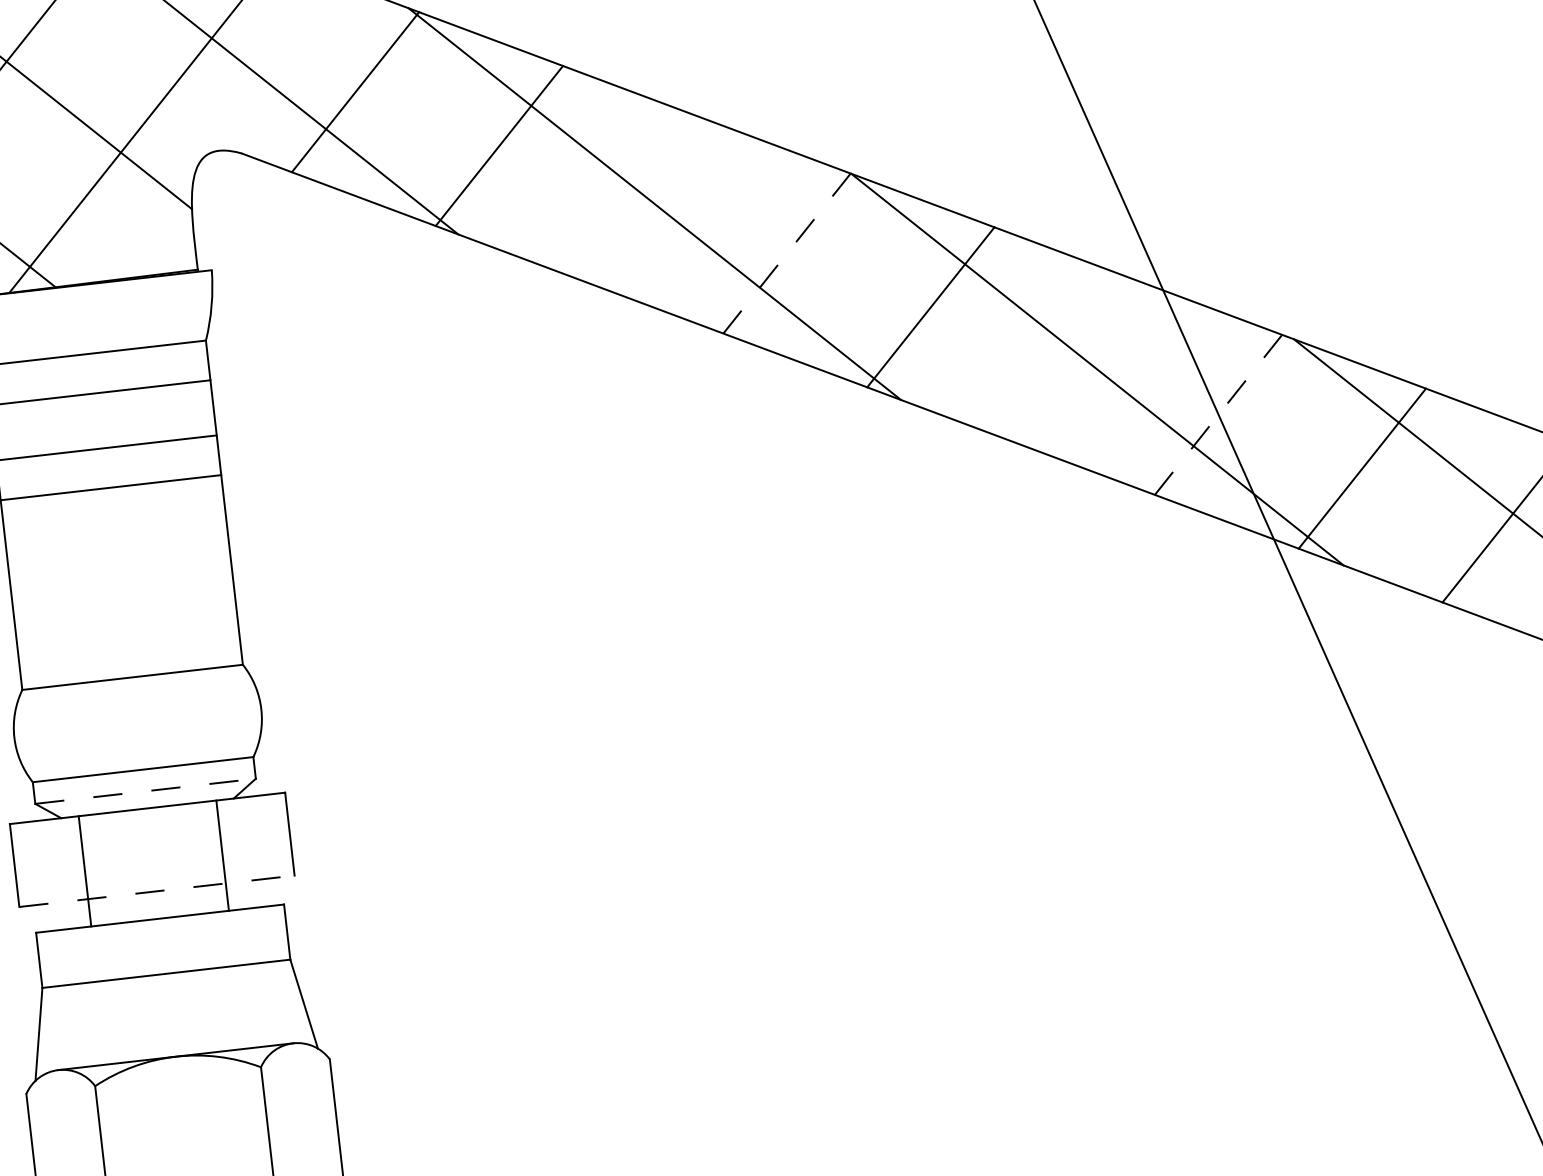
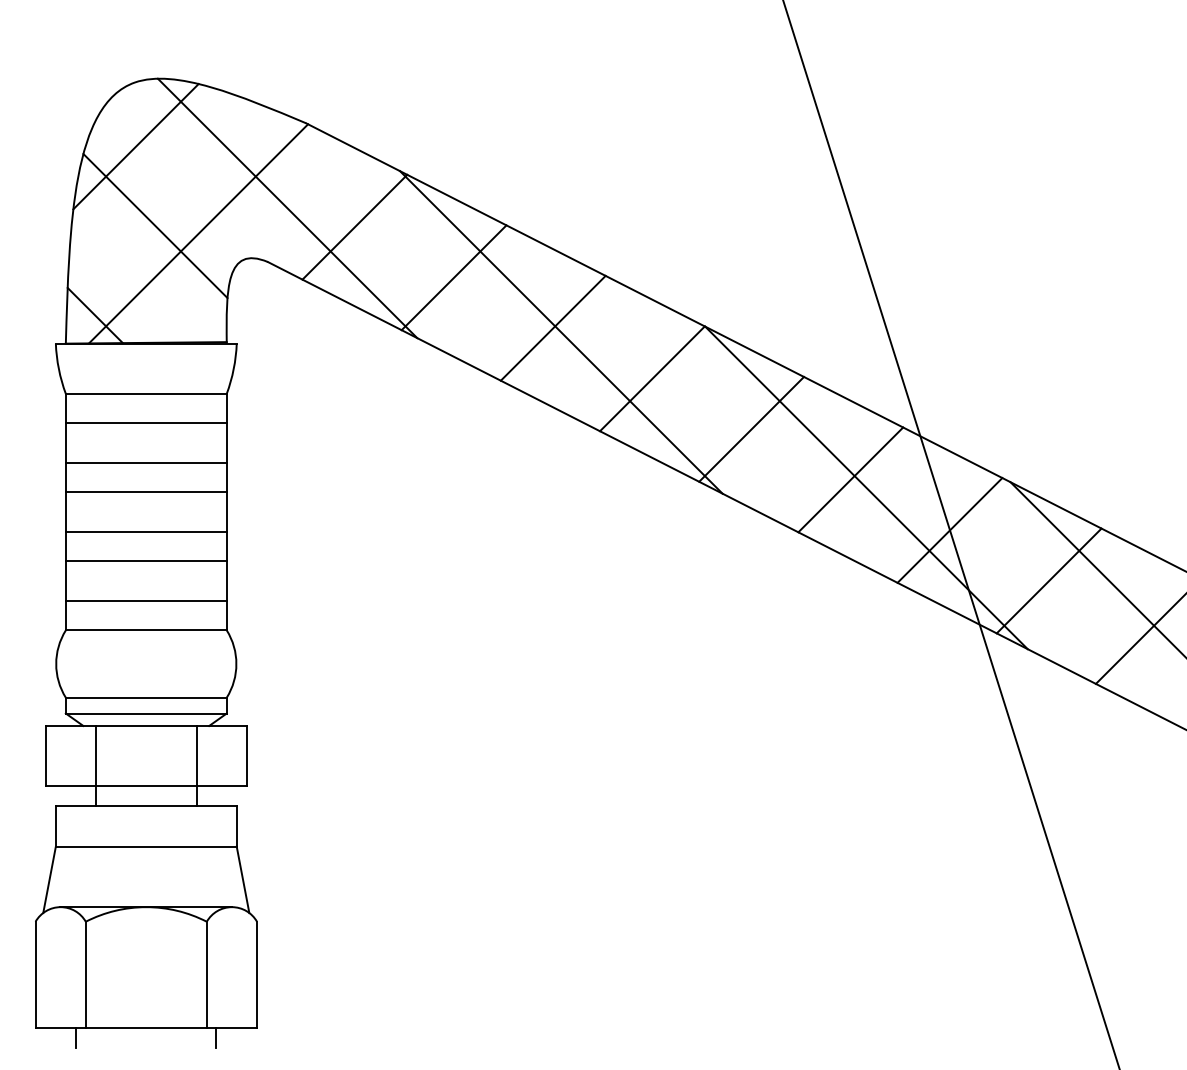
line: (642, 198) -> (552, 327), added
line: (787, 253) -> (652, 378), dashed -> solid
line: (1074, 360) -> (850, 479), added
line: (1219, 414) -> (950, 530), dashed -> solid
line: (116, 543) -> (145, 532), added
line: (120, 583) -> (145, 561), added
line: (126, 637) -> (145, 601), added
line: (145, 791) -> (146, 713), dashed -> solid
line: (157, 891) -> (146, 786), dashed -> solid

